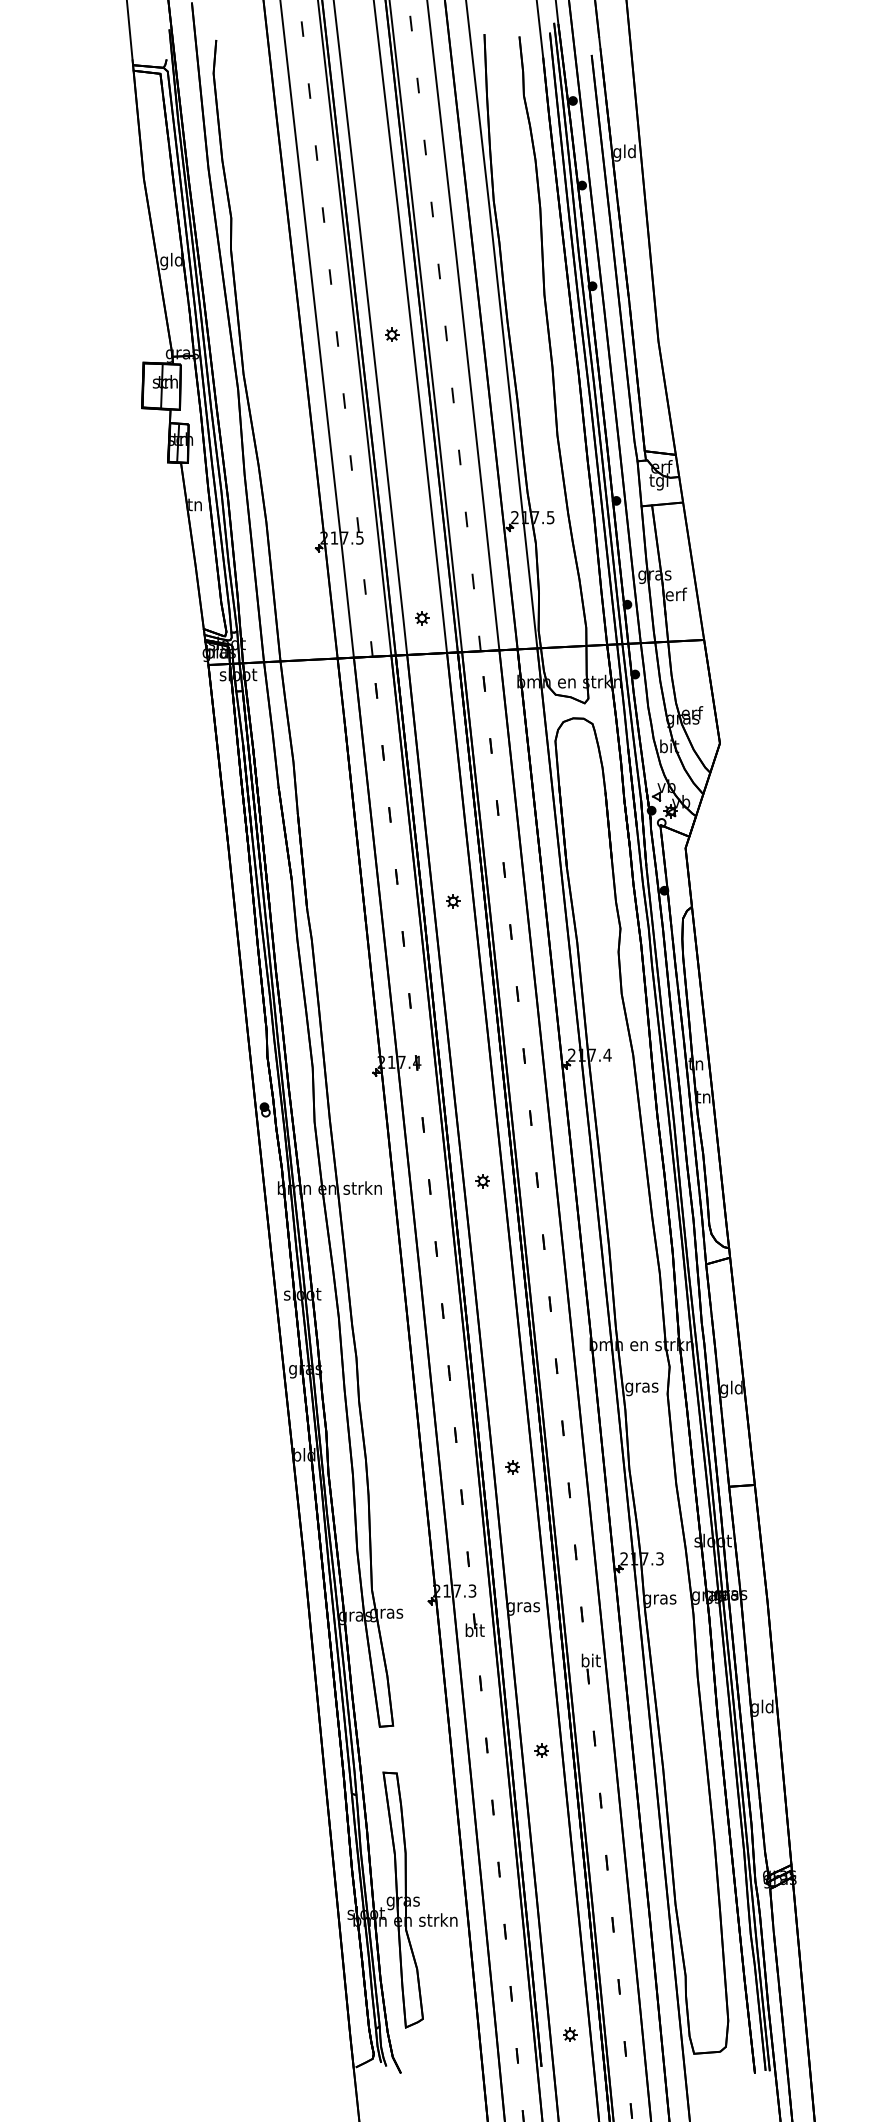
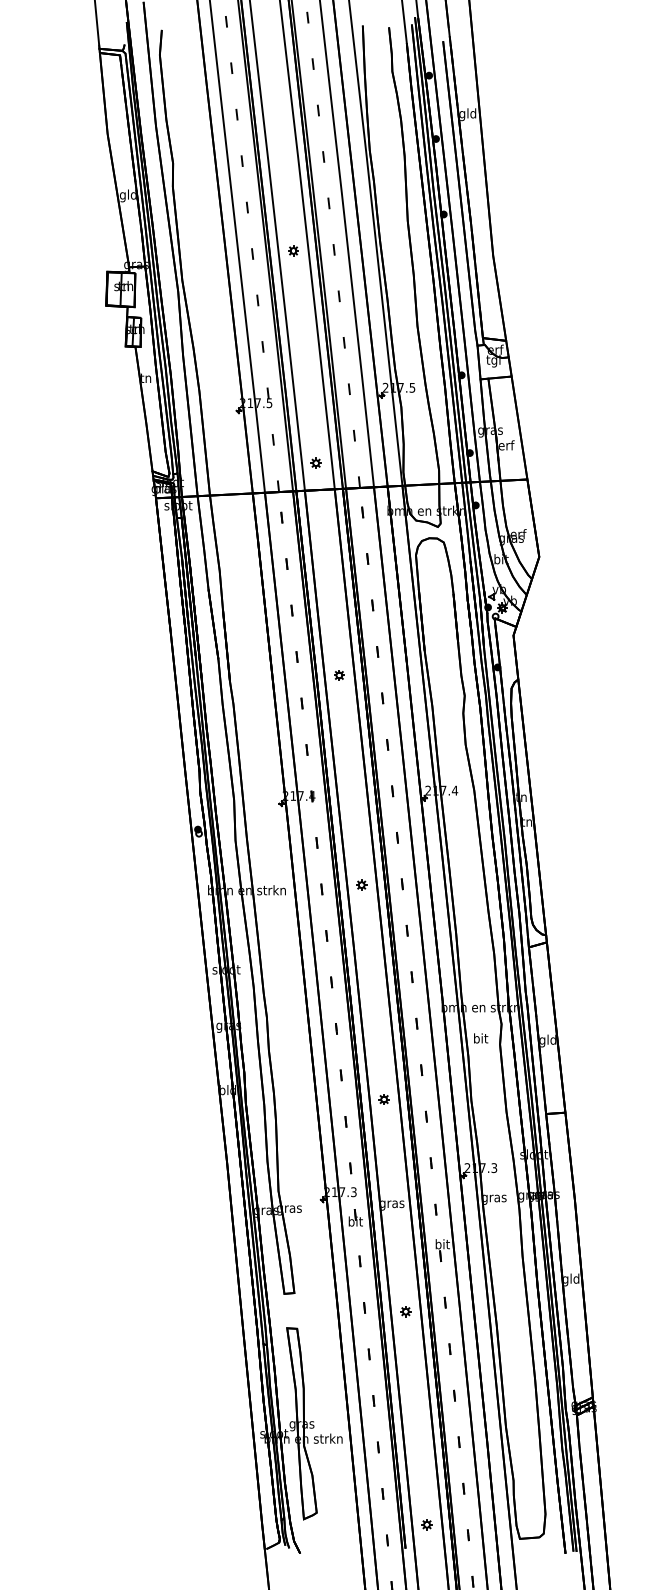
text: (641, 1387) -> (480, 1039), gras -> bit

